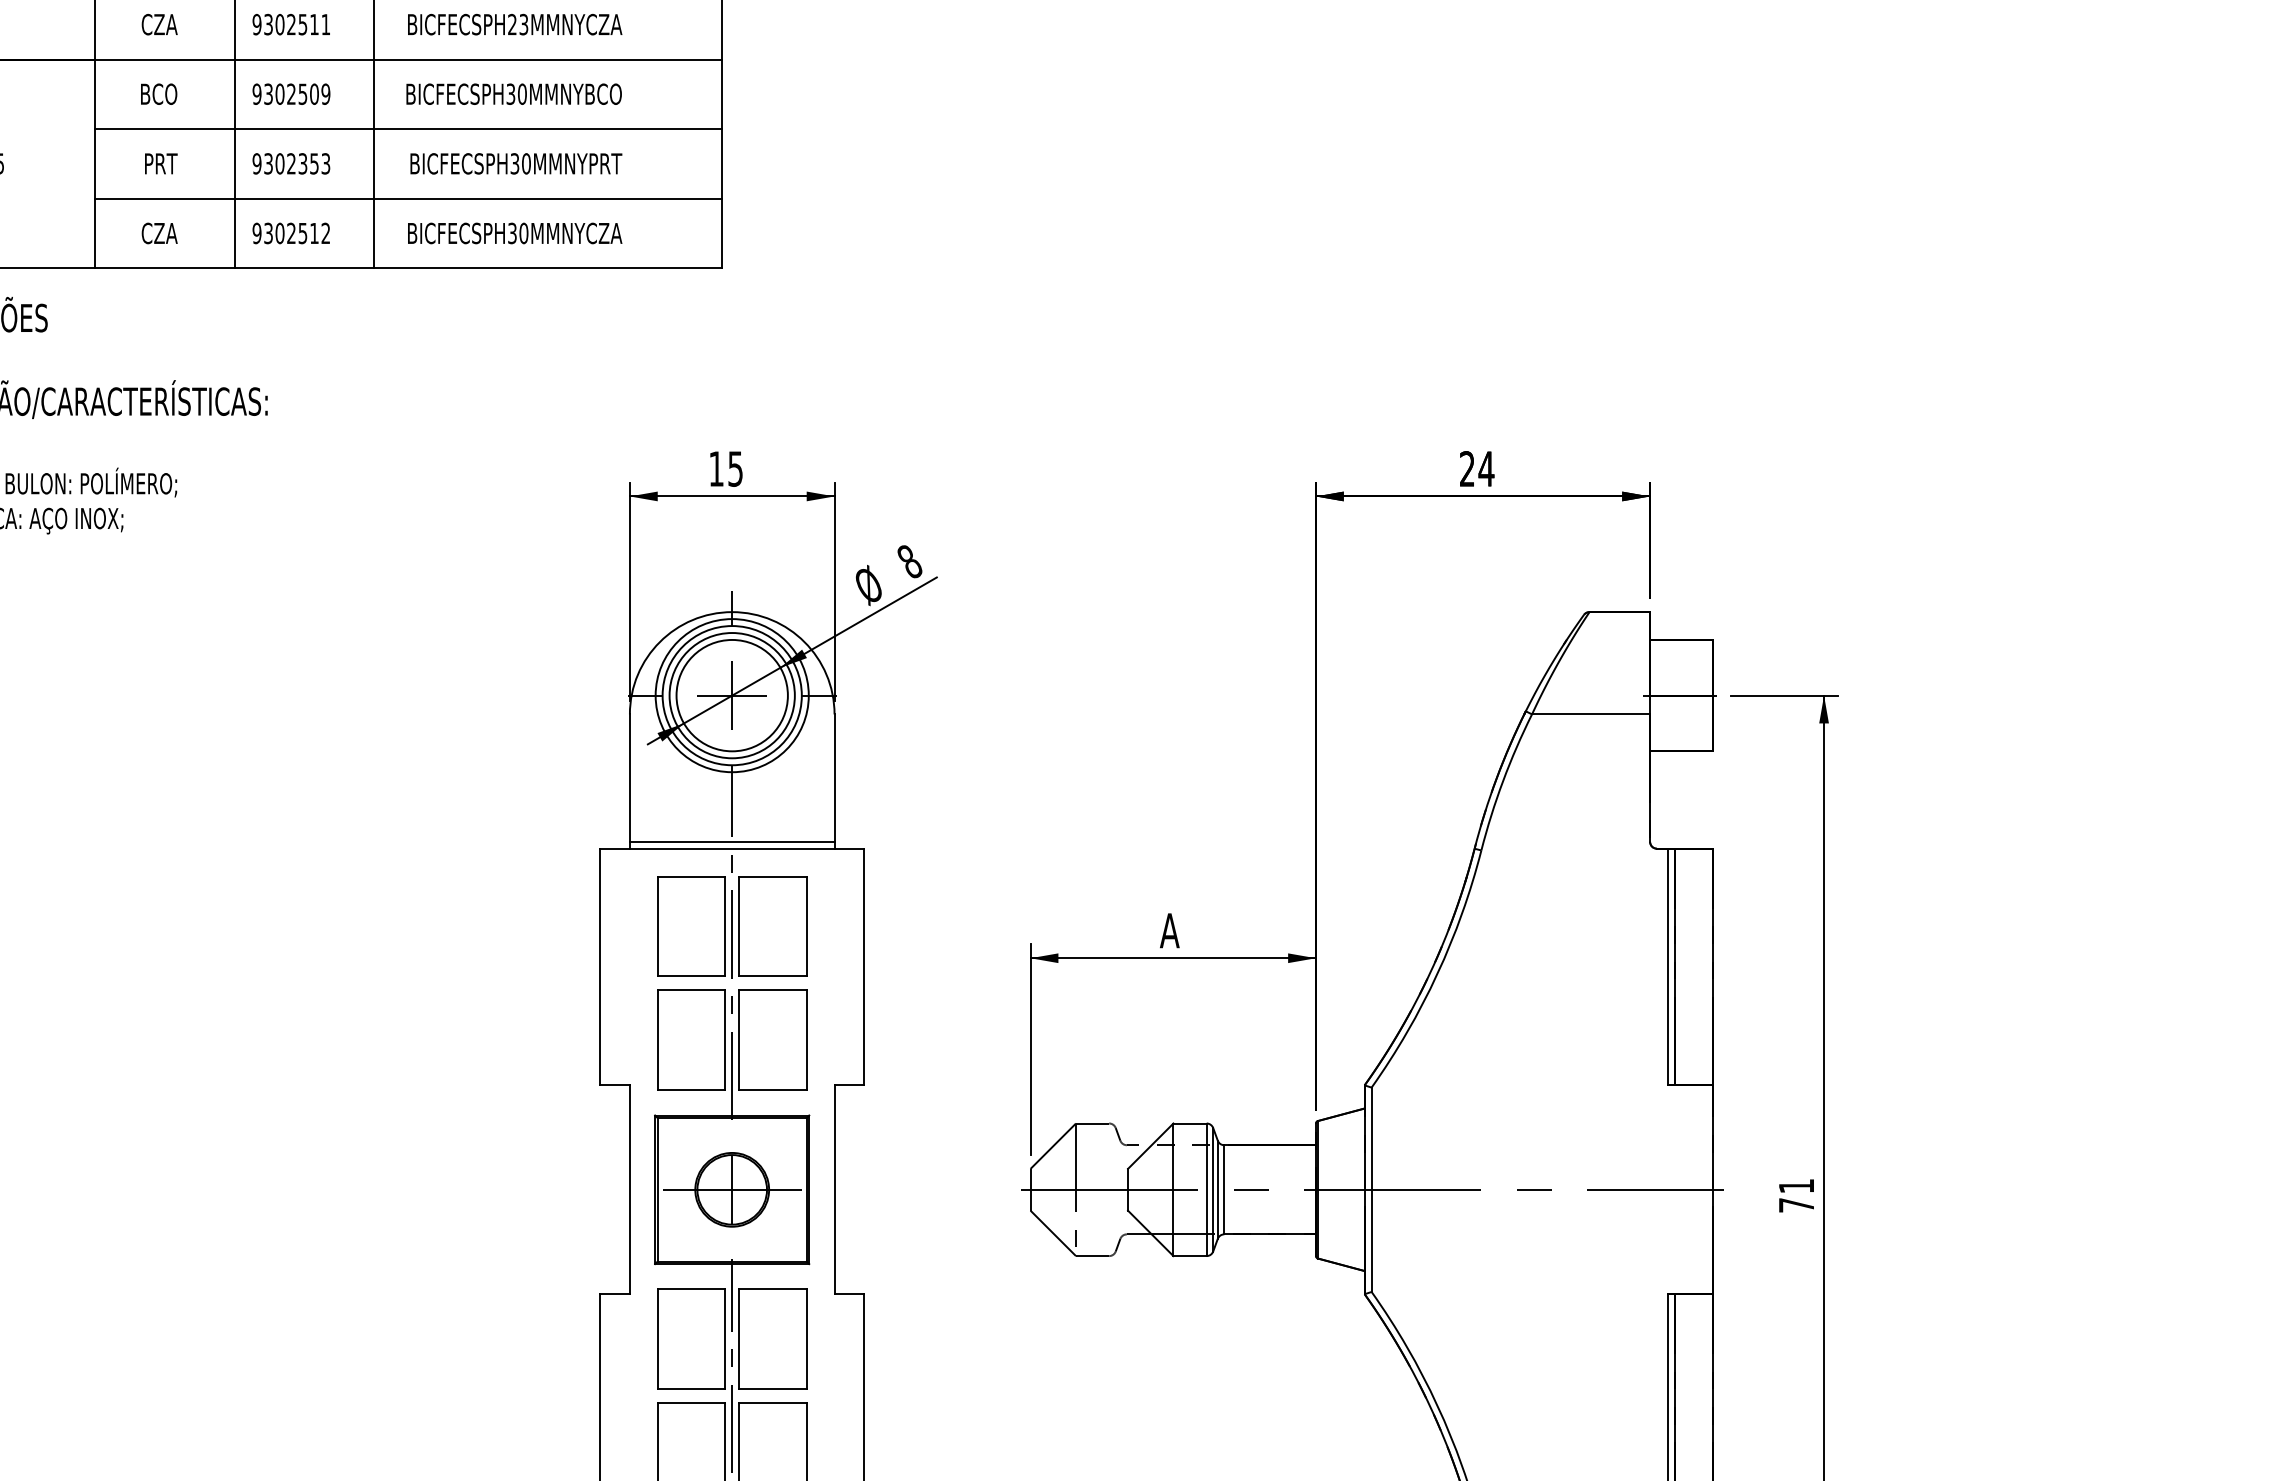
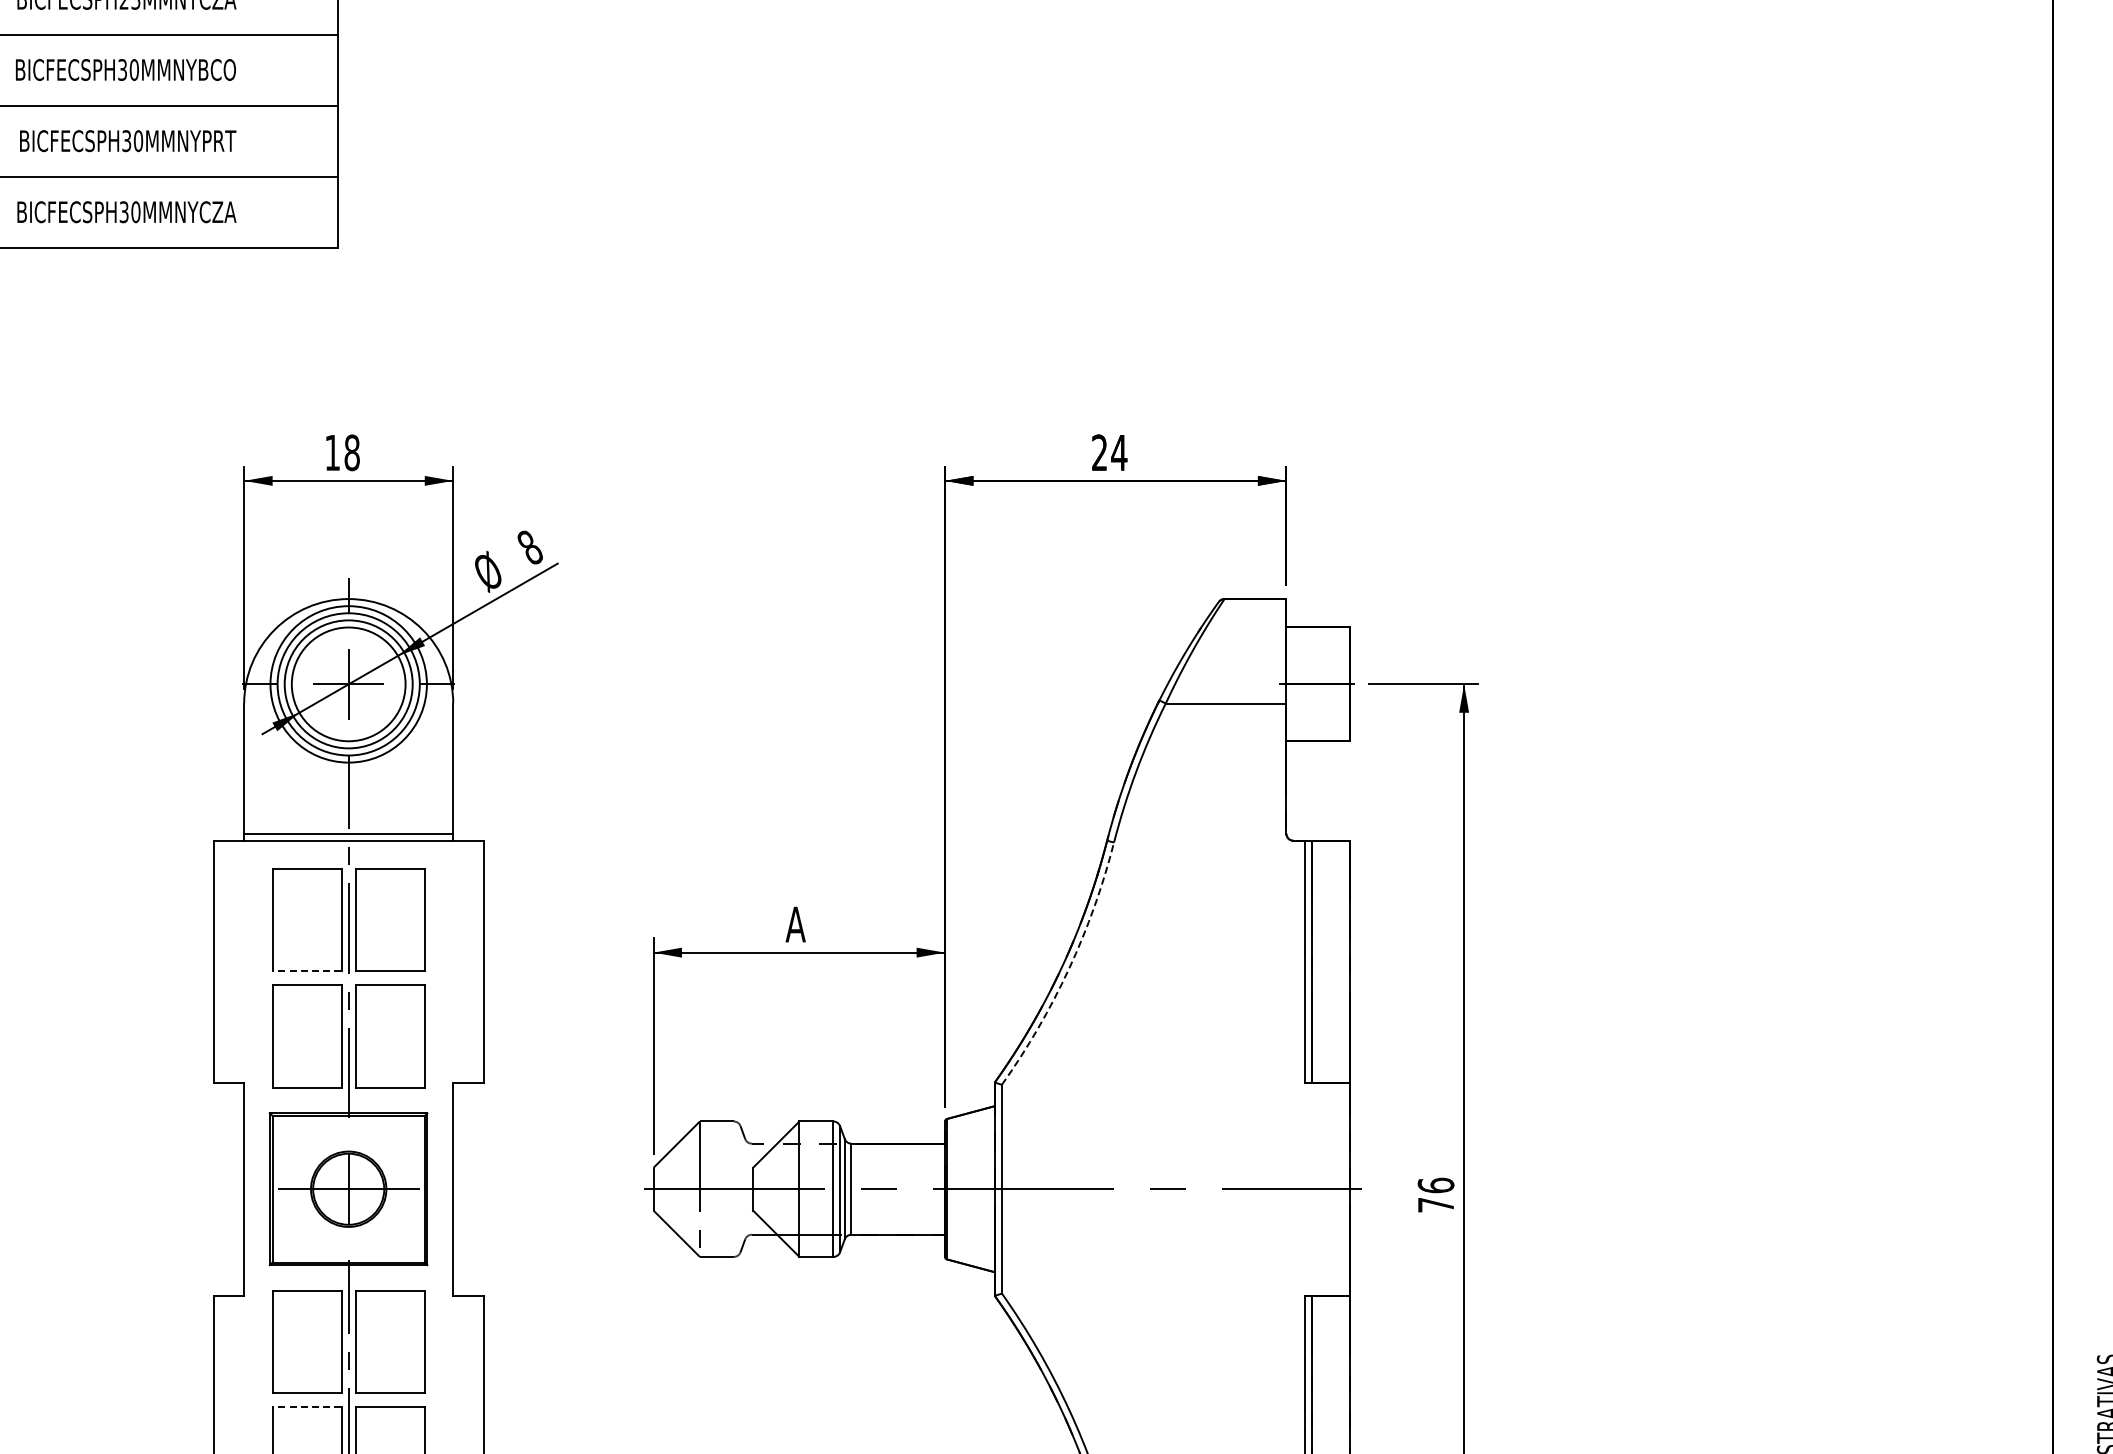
text: (735, 468) -> (352, 452), 15 -> 18
arc: (1437, 974) -> (1069, 969), solid -> dashed
line: (691, 976) -> (307, 971), solid -> dashed
text: (1796, 1185) -> (1435, 1184), 71 -> 76
line: (691, 1403) -> (307, 1407), solid -> dashed

